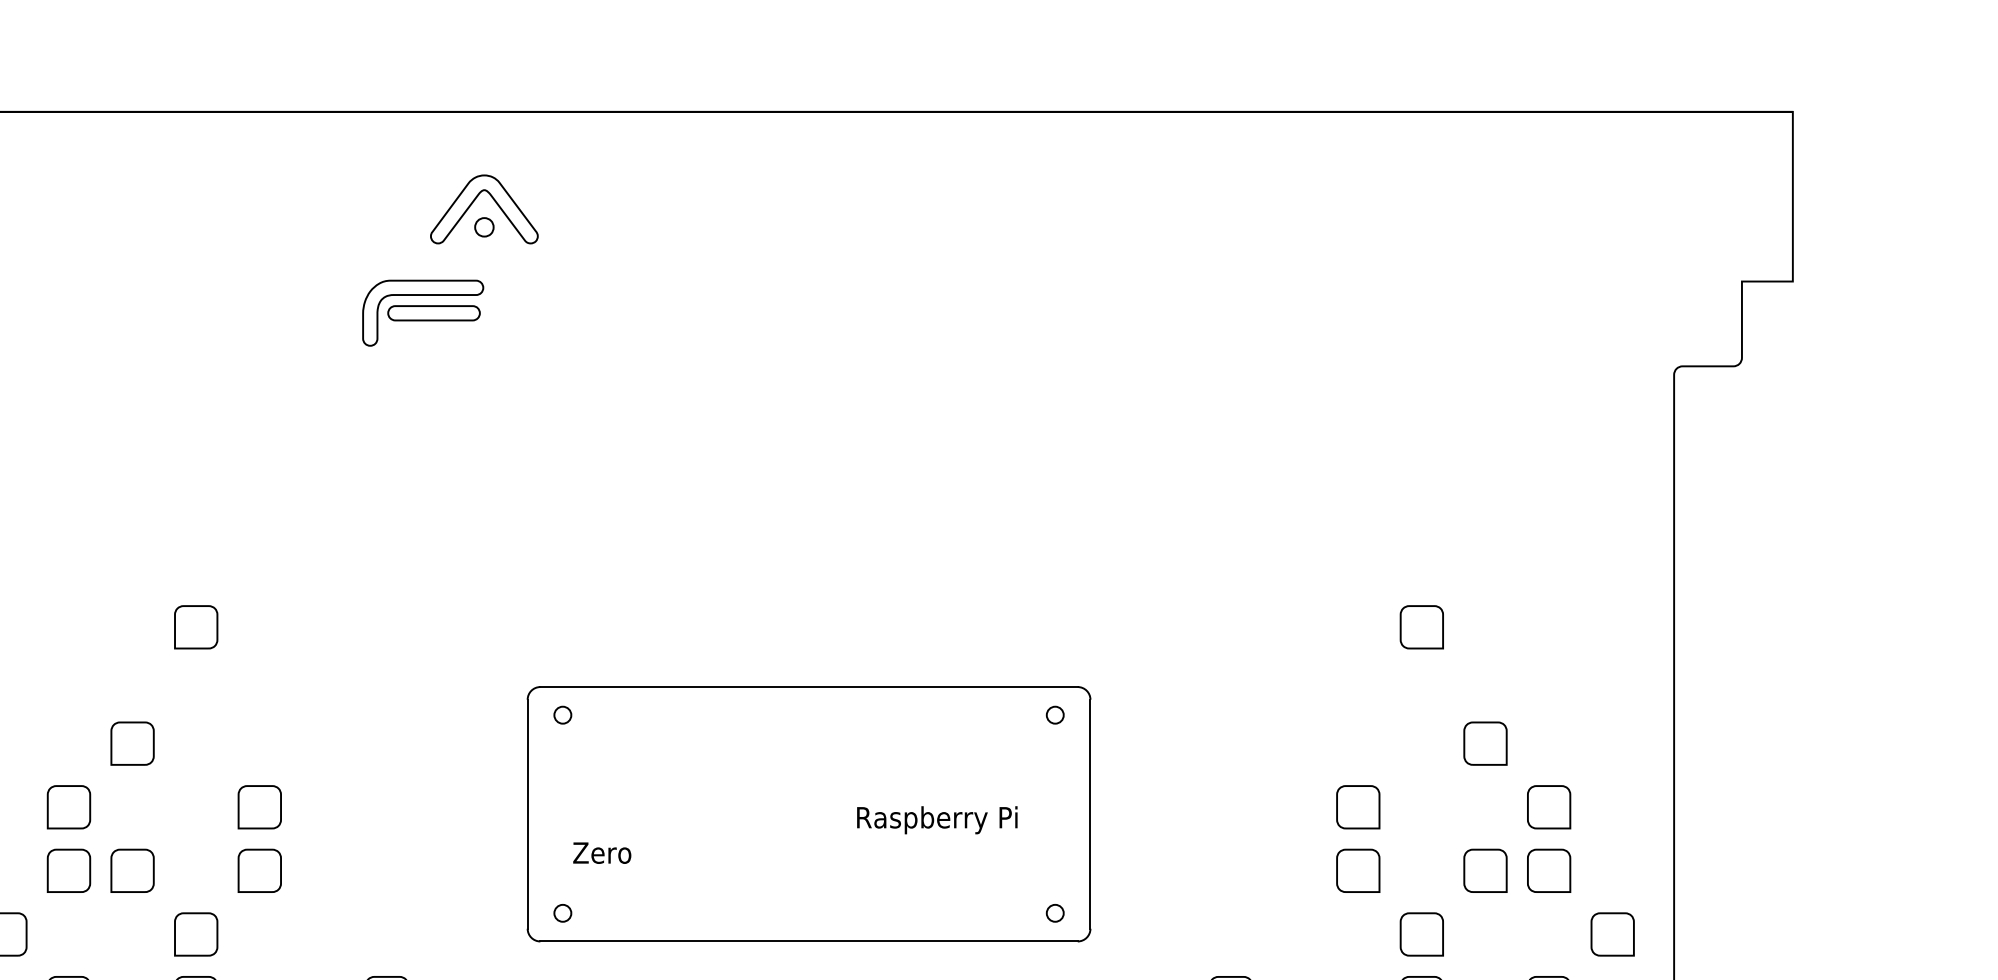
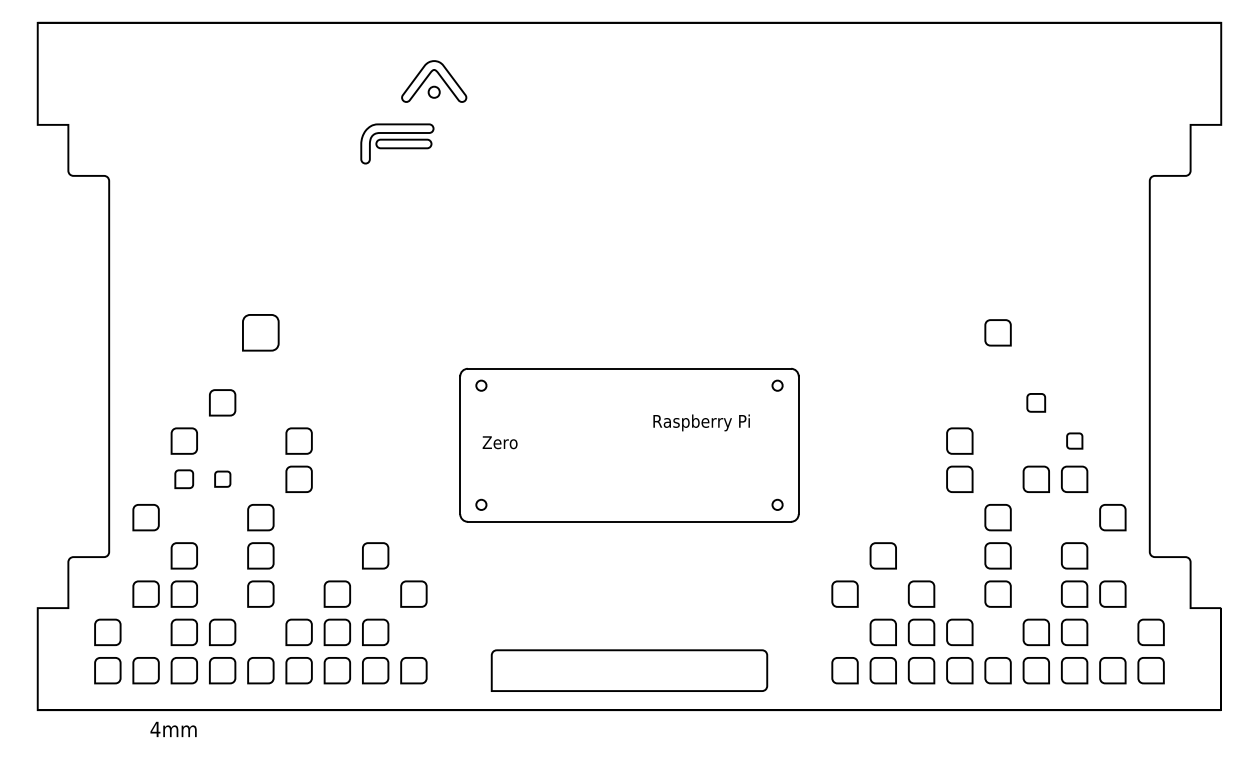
part: (195, 626) -> (260, 332), size x1.4
part: (1484, 743) -> (1035, 402), size x0.7
part: (1548, 806) -> (1074, 440), size x0.6
text: (794, 834) -> (615, 431), moved
part: (67, 869) -> (183, 478), size x0.7
part: (132, 869) -> (222, 478), size x0.6

